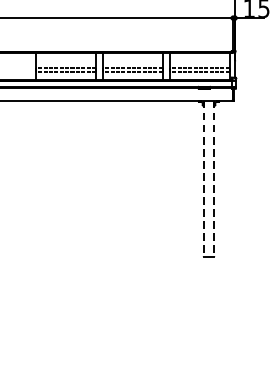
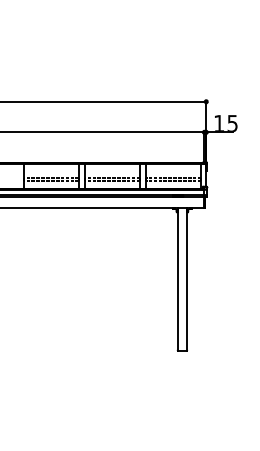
line: (203, 179) -> (177, 279), dashed -> solid
line: (214, 179) -> (187, 279), dashed -> solid

